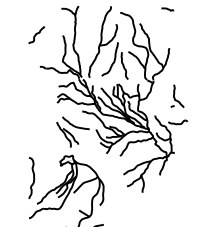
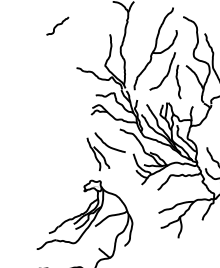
curve: (36, 35) -> (57, 26), moved
curve: (33, 177) -> (49, 200), removed

